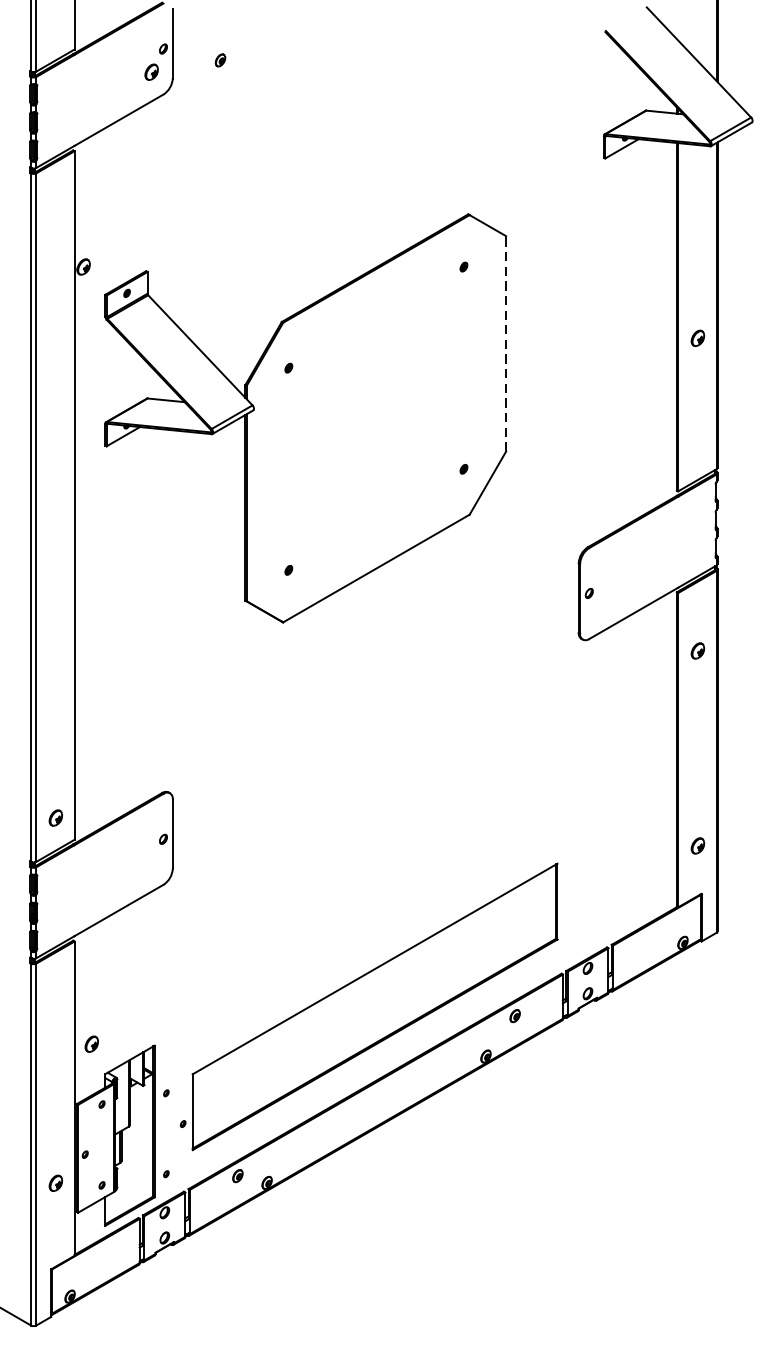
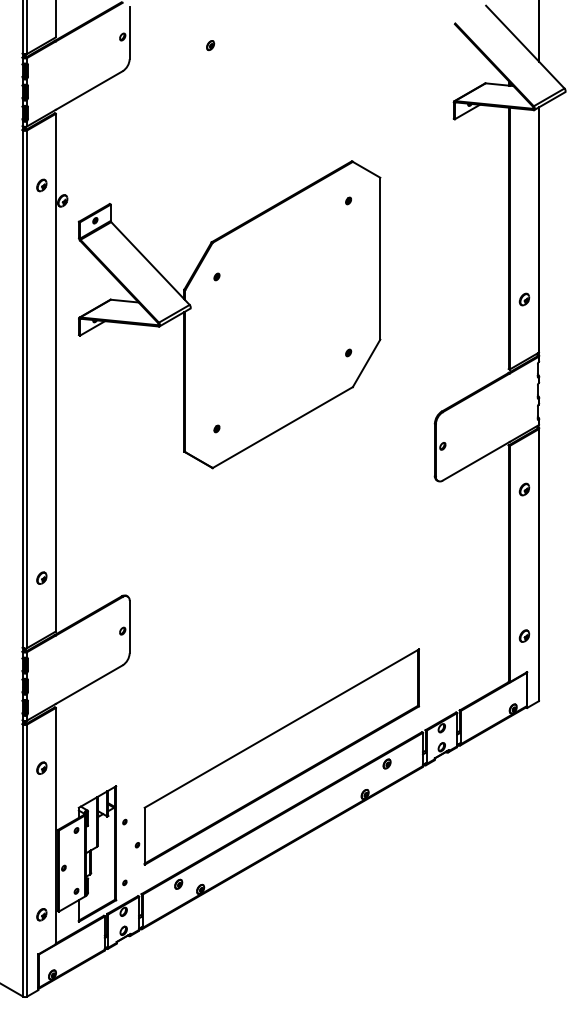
part: (220, 60) -> (210, 45), moved
part: (151, 72) -> (41, 185), moved
part: (697, 338) -> (524, 299), moved
line: (506, 343) -> (380, 258), dashed -> solid
part: (55, 817) -> (41, 577), moved
part: (91, 1043) -> (41, 767), moved
part: (55, 1182) -> (41, 914), moved

